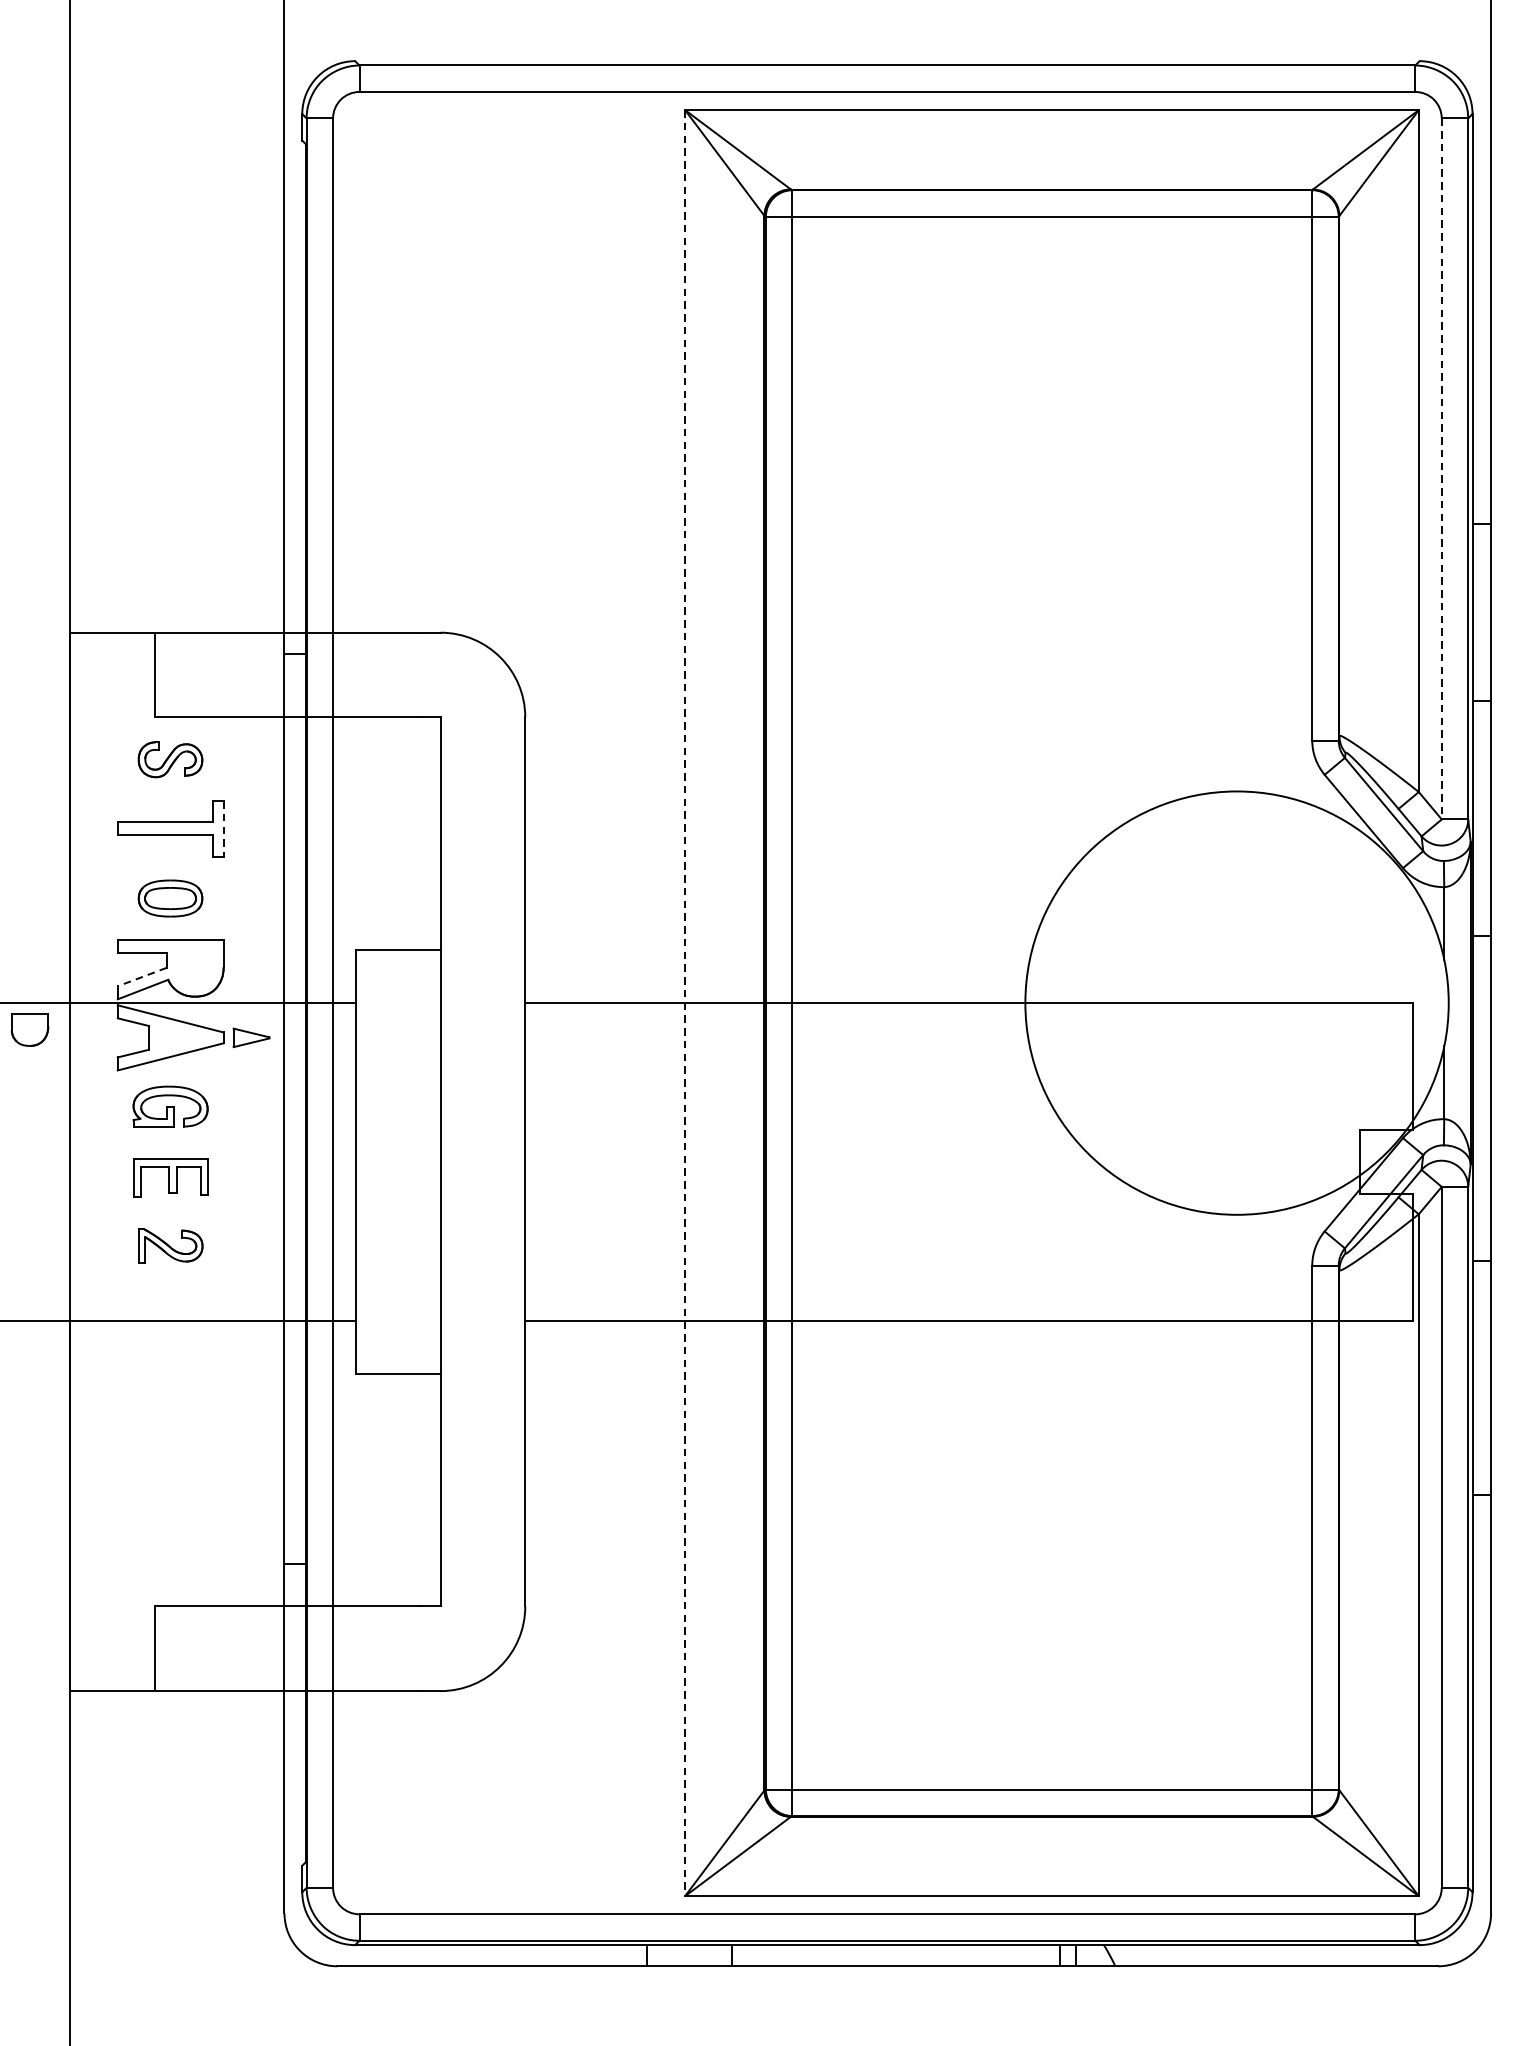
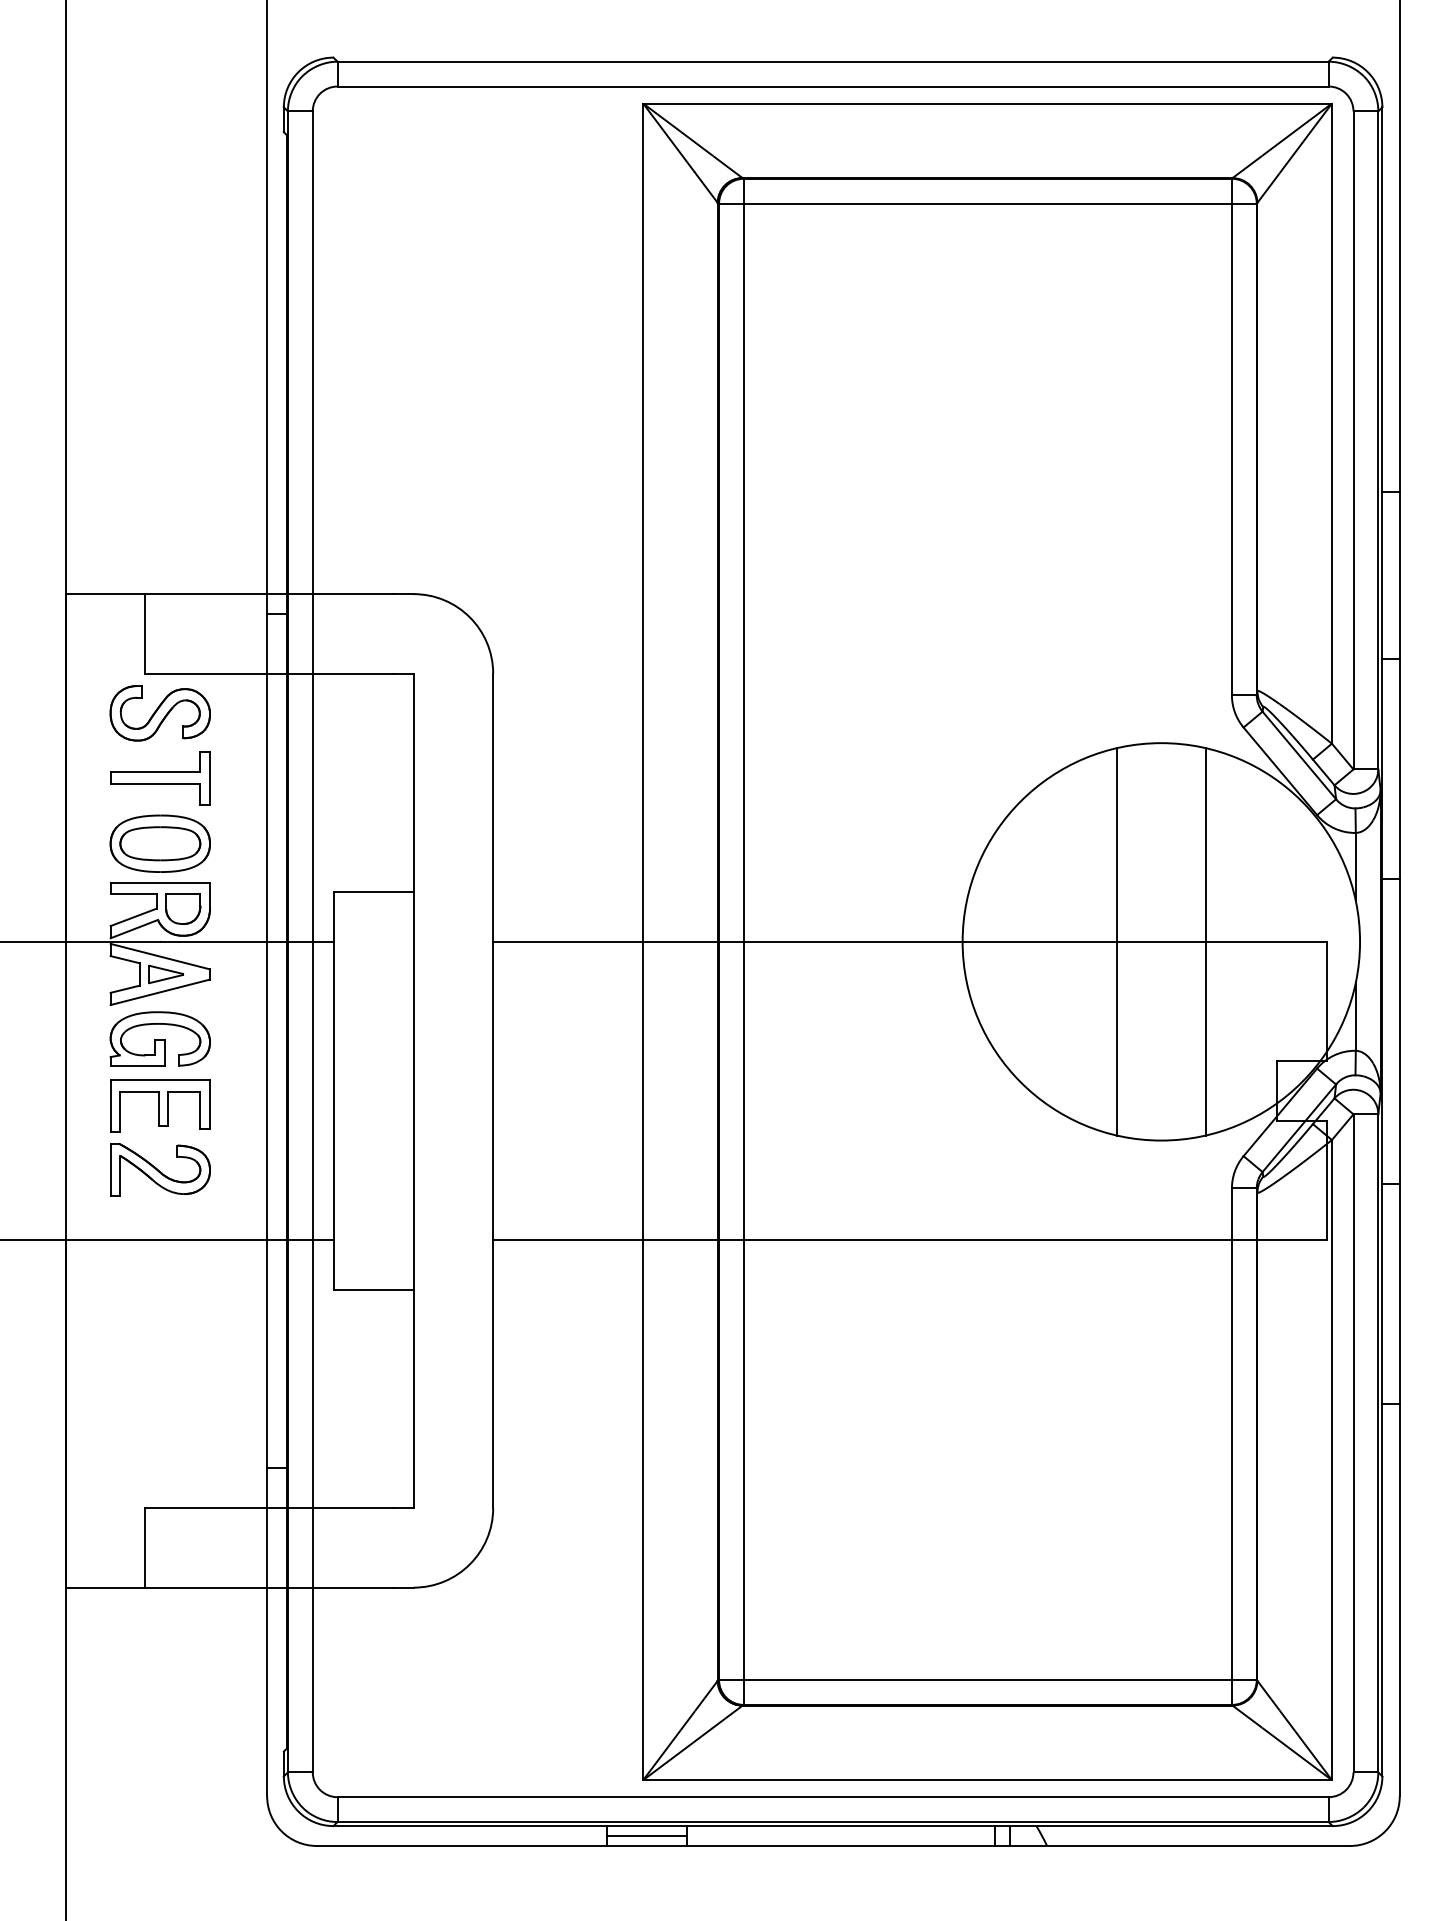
line: (1441, 469) -> (1353, 440), dashed -> solid
part: (169, 759) -> (159, 713), size x1.67
line: (224, 830) -> (210, 779), dashed -> solid
part: (169, 898) -> (159, 843), size x1.67
line: (142, 977) -> (133, 917), dashed -> solid
line: (1189, 1002) -> (1116, 941), added
line: (1285, 1002) -> (1206, 941), added
line: (685, 1003) -> (643, 942), dashed -> solid
part: (30, 1029) -> (183, 908), moved
part: (250, 1036) -> (165, 973), moved
part: (169, 1106) -> (159, 1038), size x1.43
part: (170, 1177) -> (160, 1105), size x1.43
part: (170, 1245) -> (160, 1169), size x1.67
line: (688, 1956) -> (646, 1836), added

